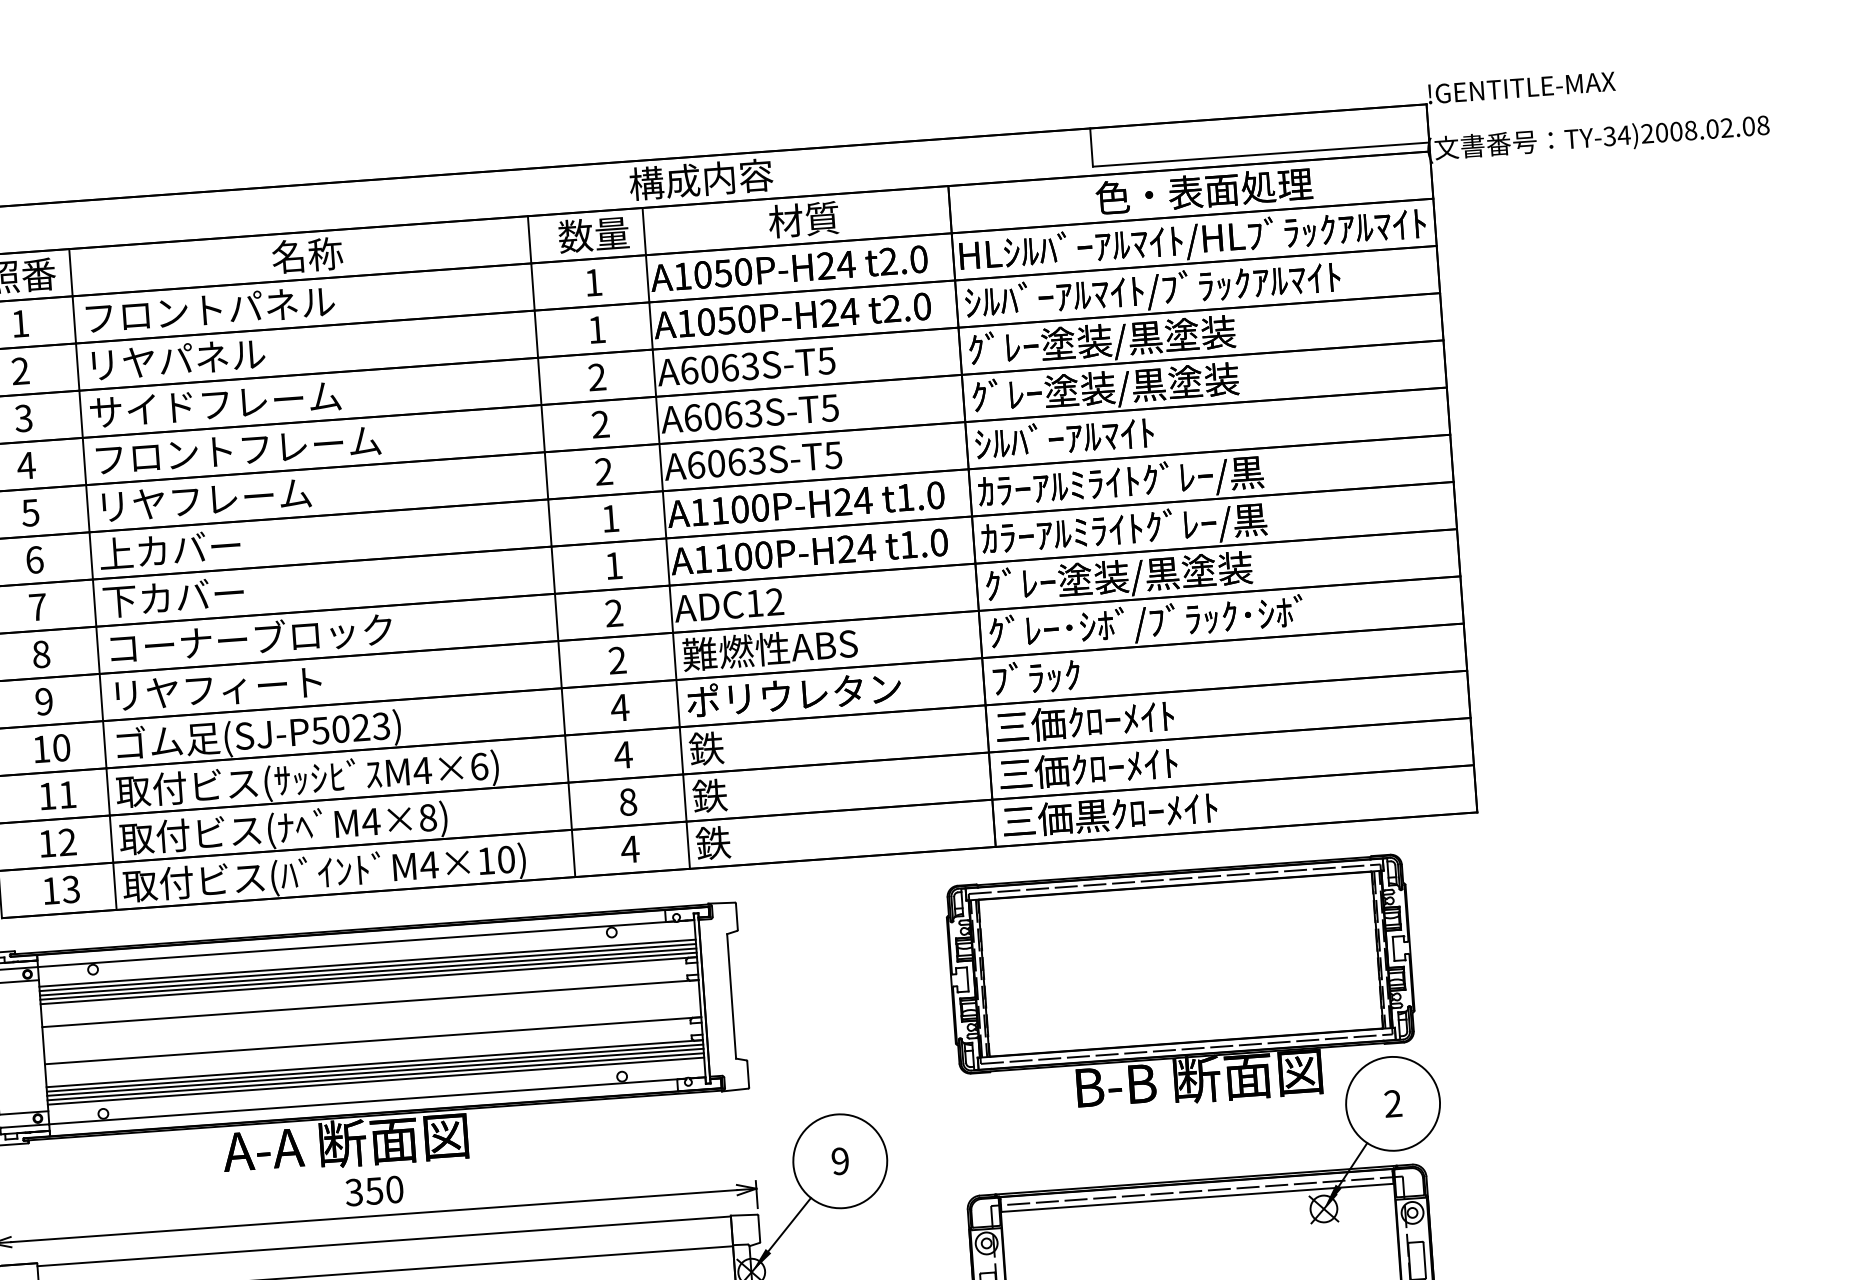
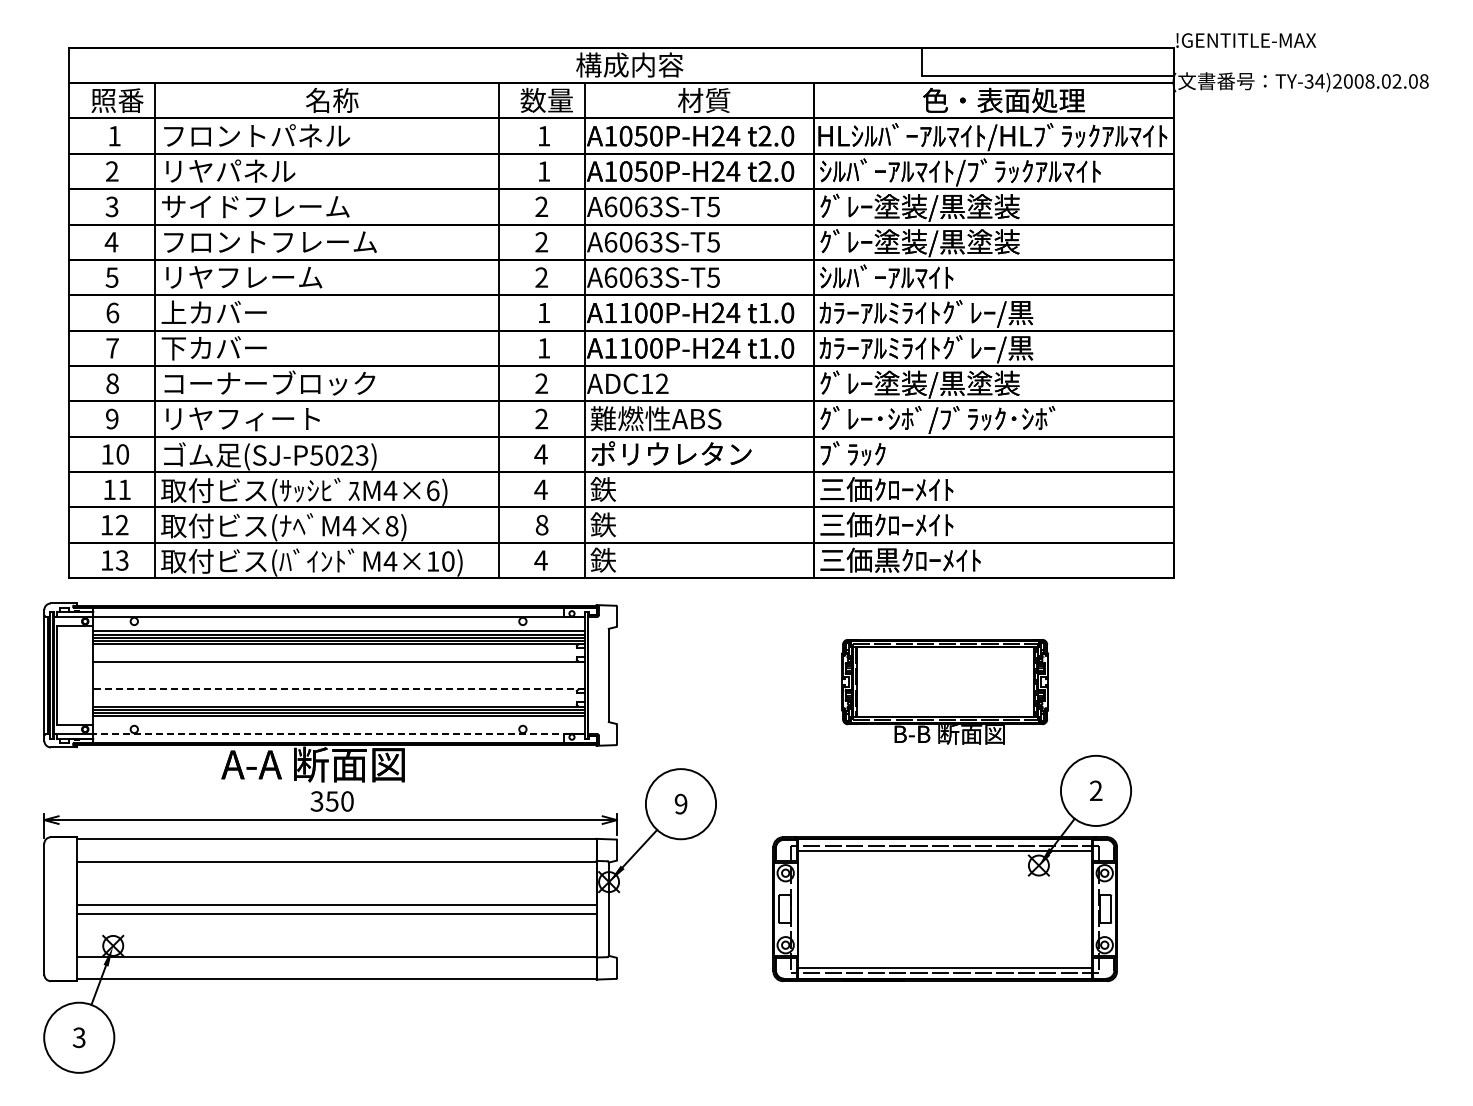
part: (1181, 985) -> (944, 691), size x0.6
line: (373, 1040) -> (339, 689), solid -> dashed
line: (376, 1080) -> (339, 719), removed
line: (367, 1101) -> (331, 734), solid -> dashed

